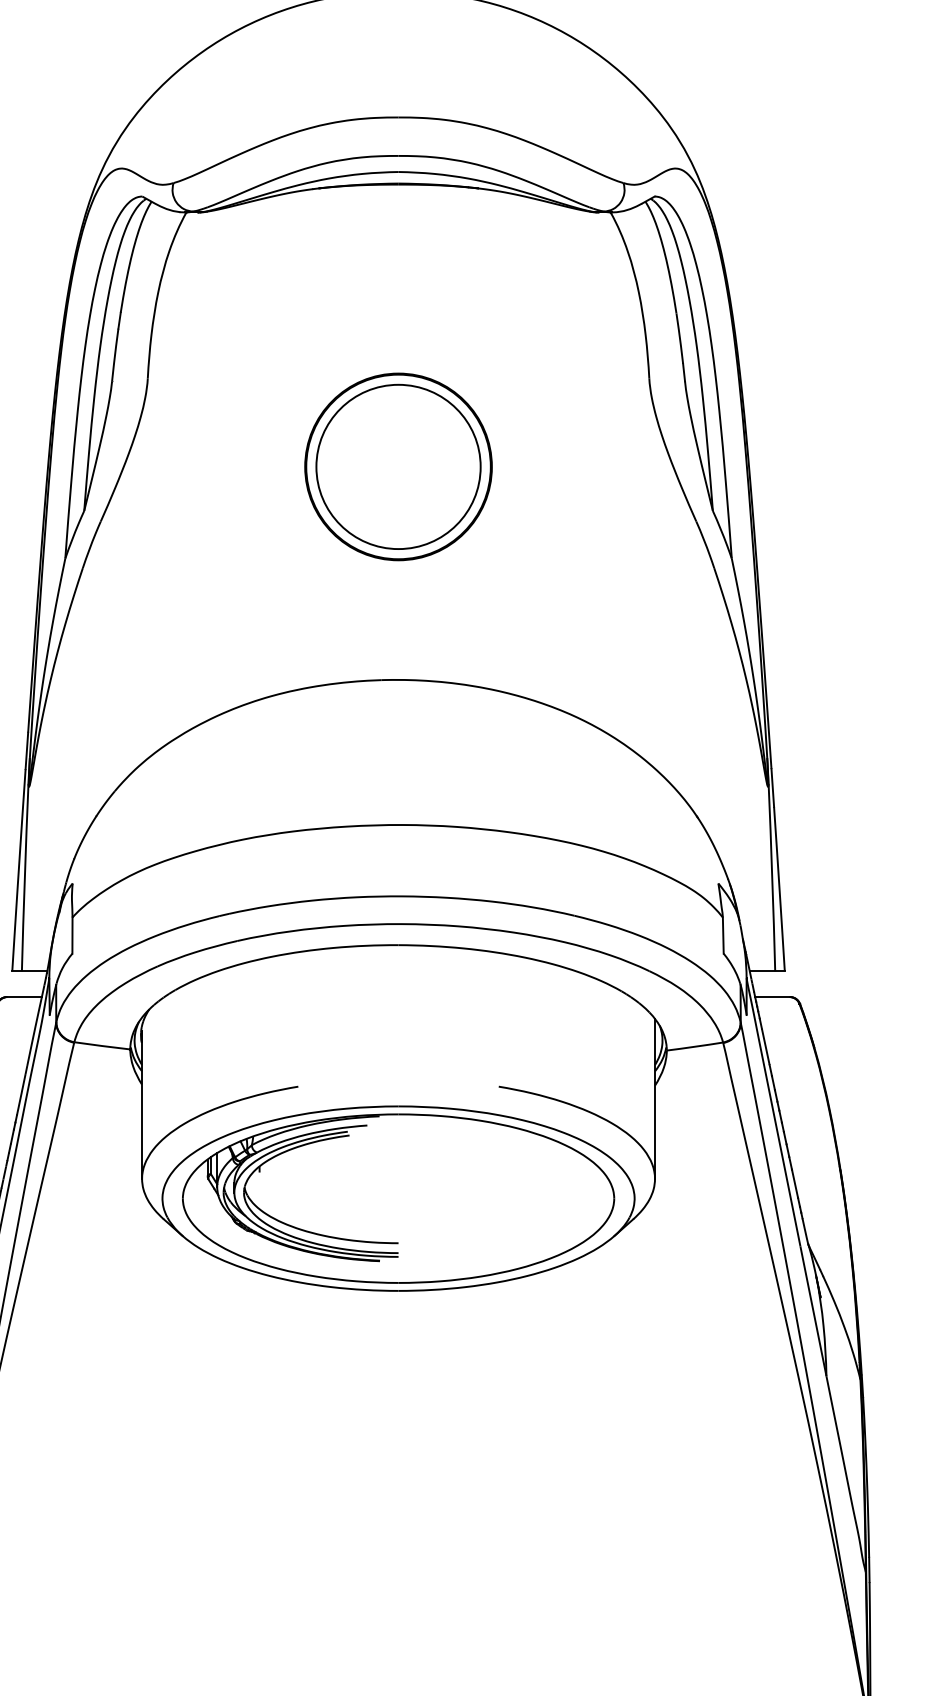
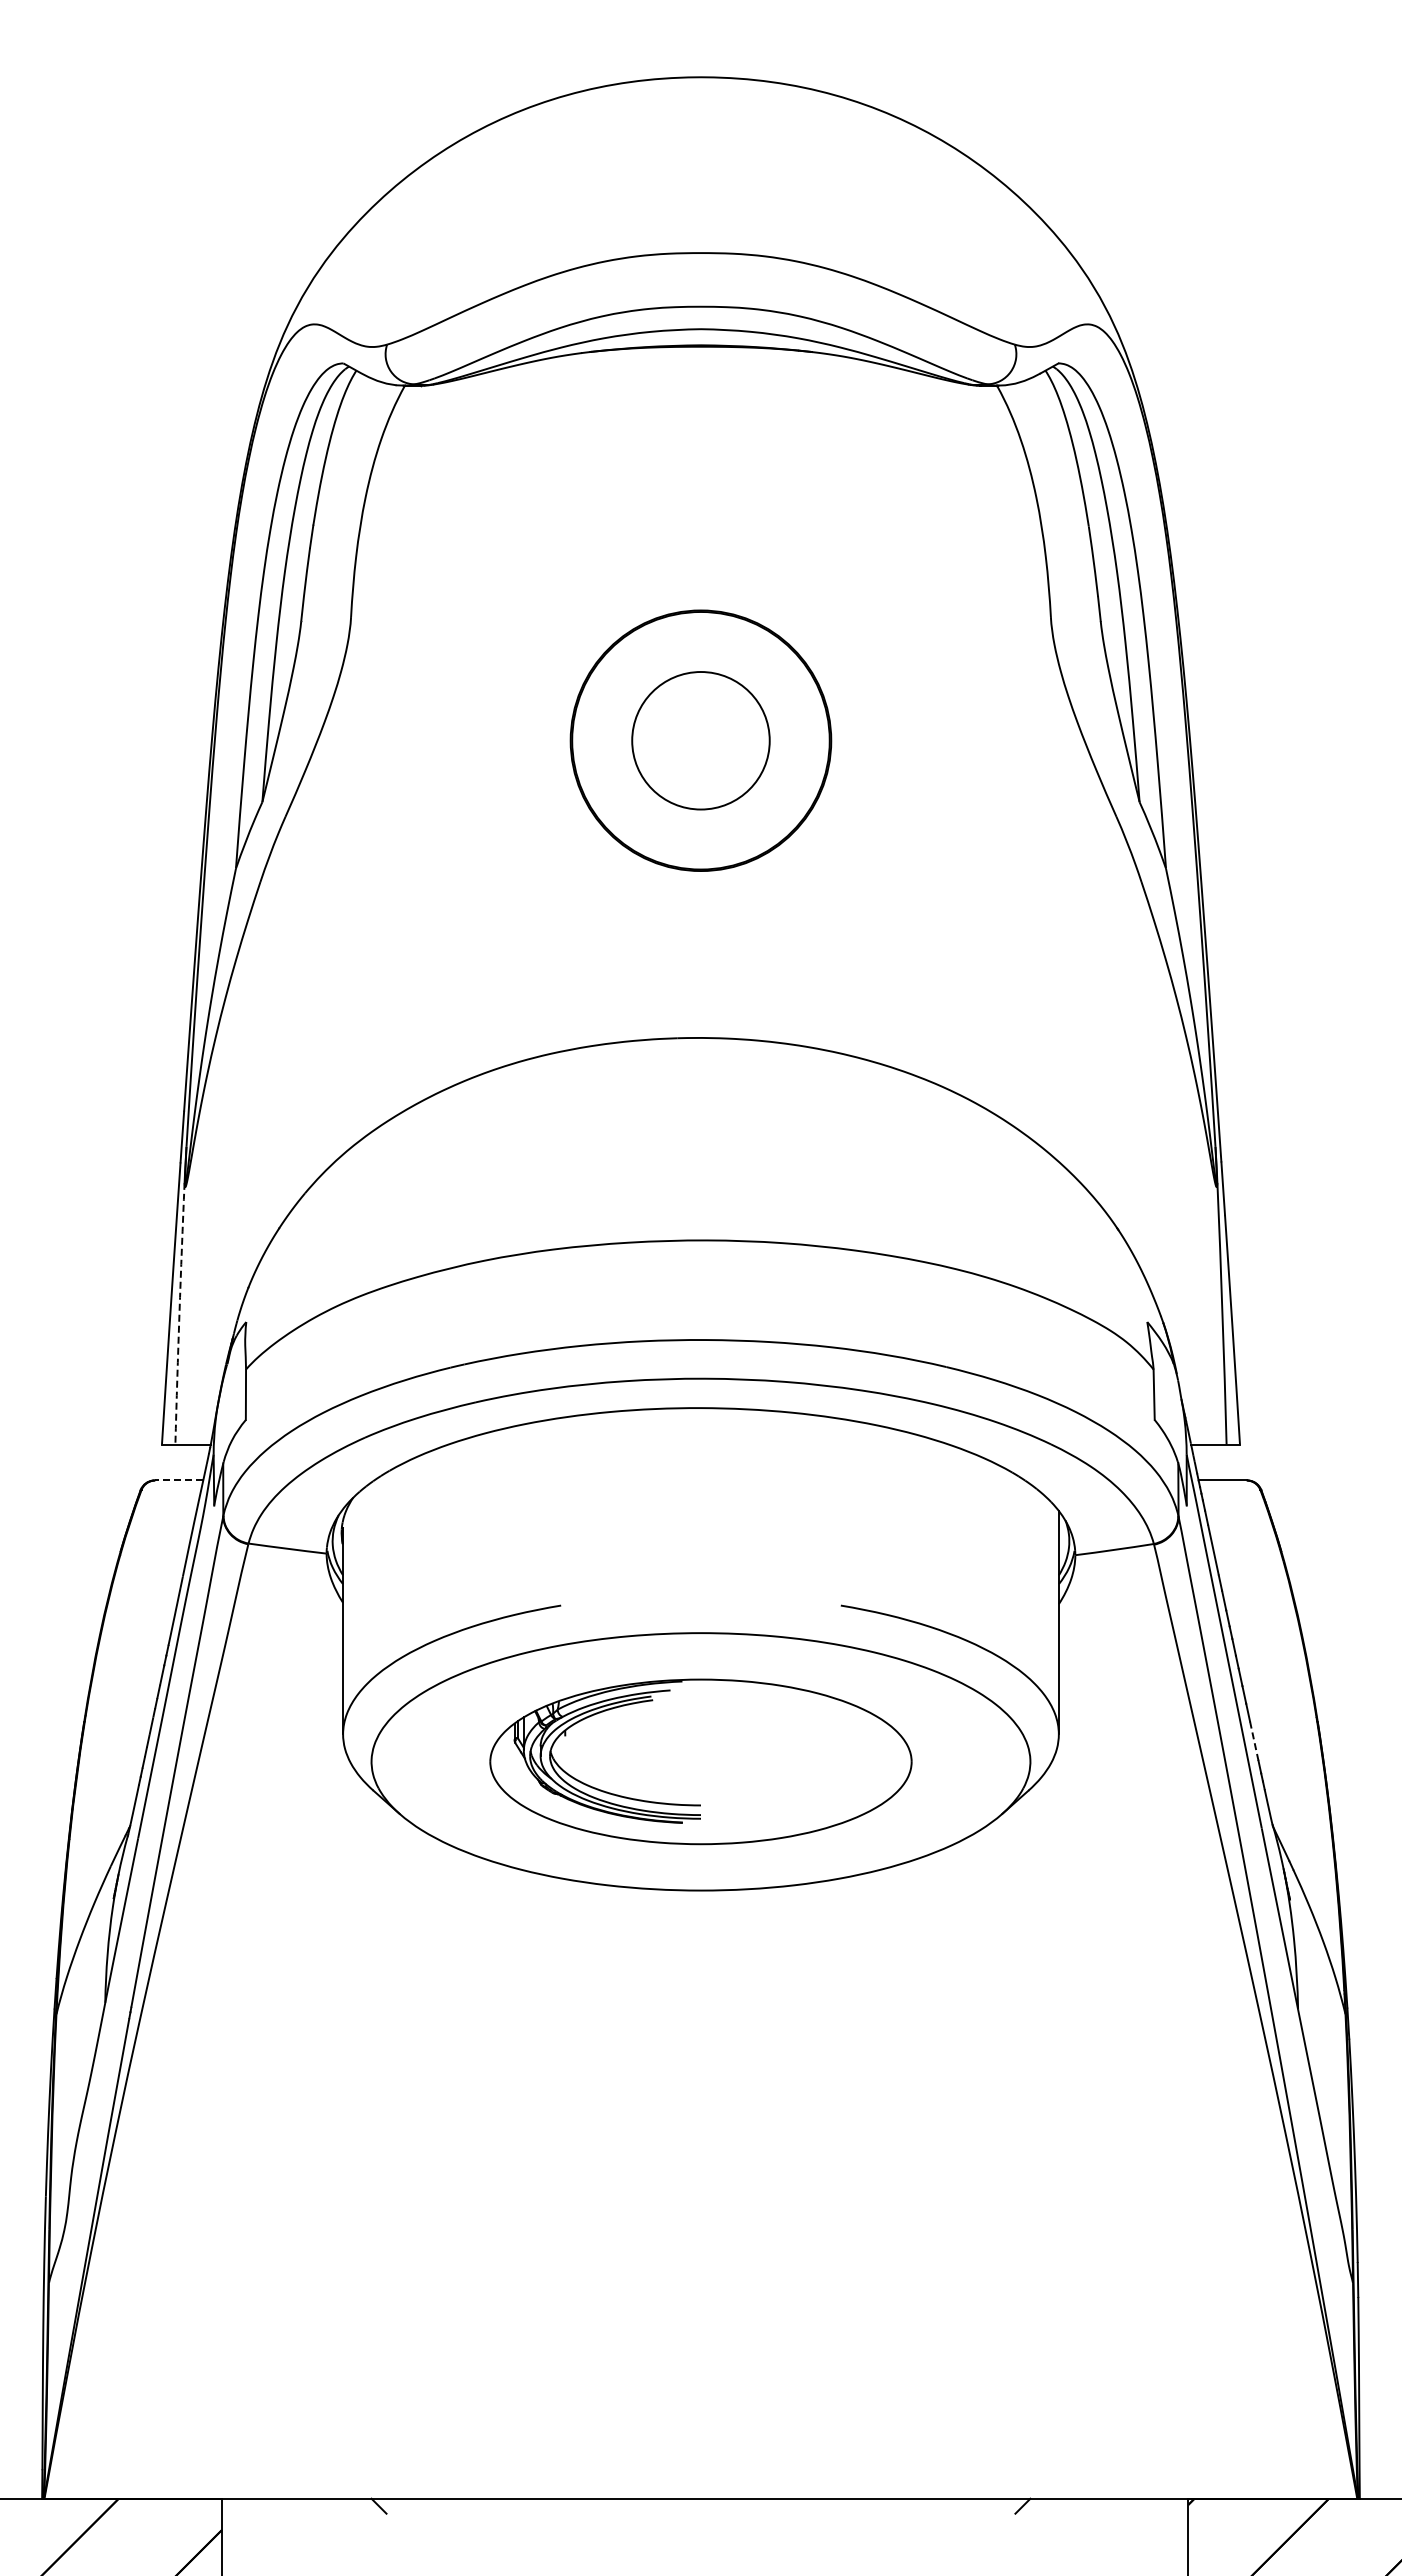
circle: (398, 466) -> (700, 740), size x0.6
arc: (24, 877) -> (179, 1313), solid -> dashed
line: (24, 997) -> (178, 1480), solid -> dashed
line: (795, 1183) -> (1254, 1740), solid -> dashed
part: (398, 1198) -> (700, 1761), size x0.7

